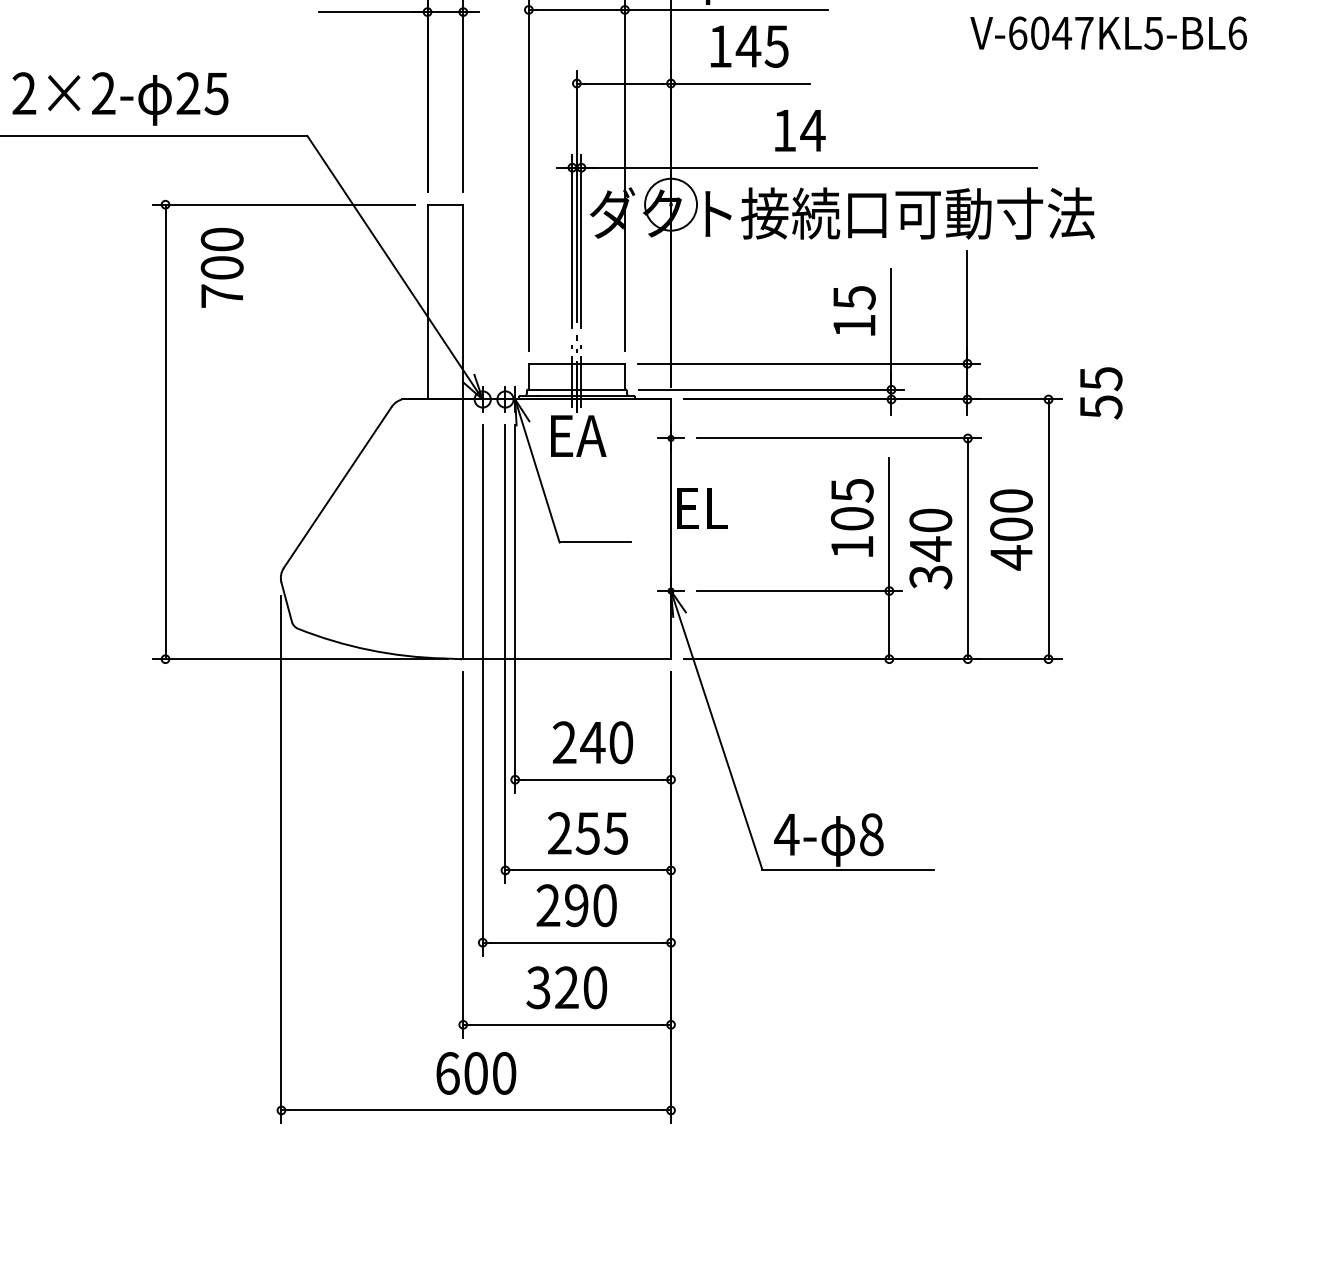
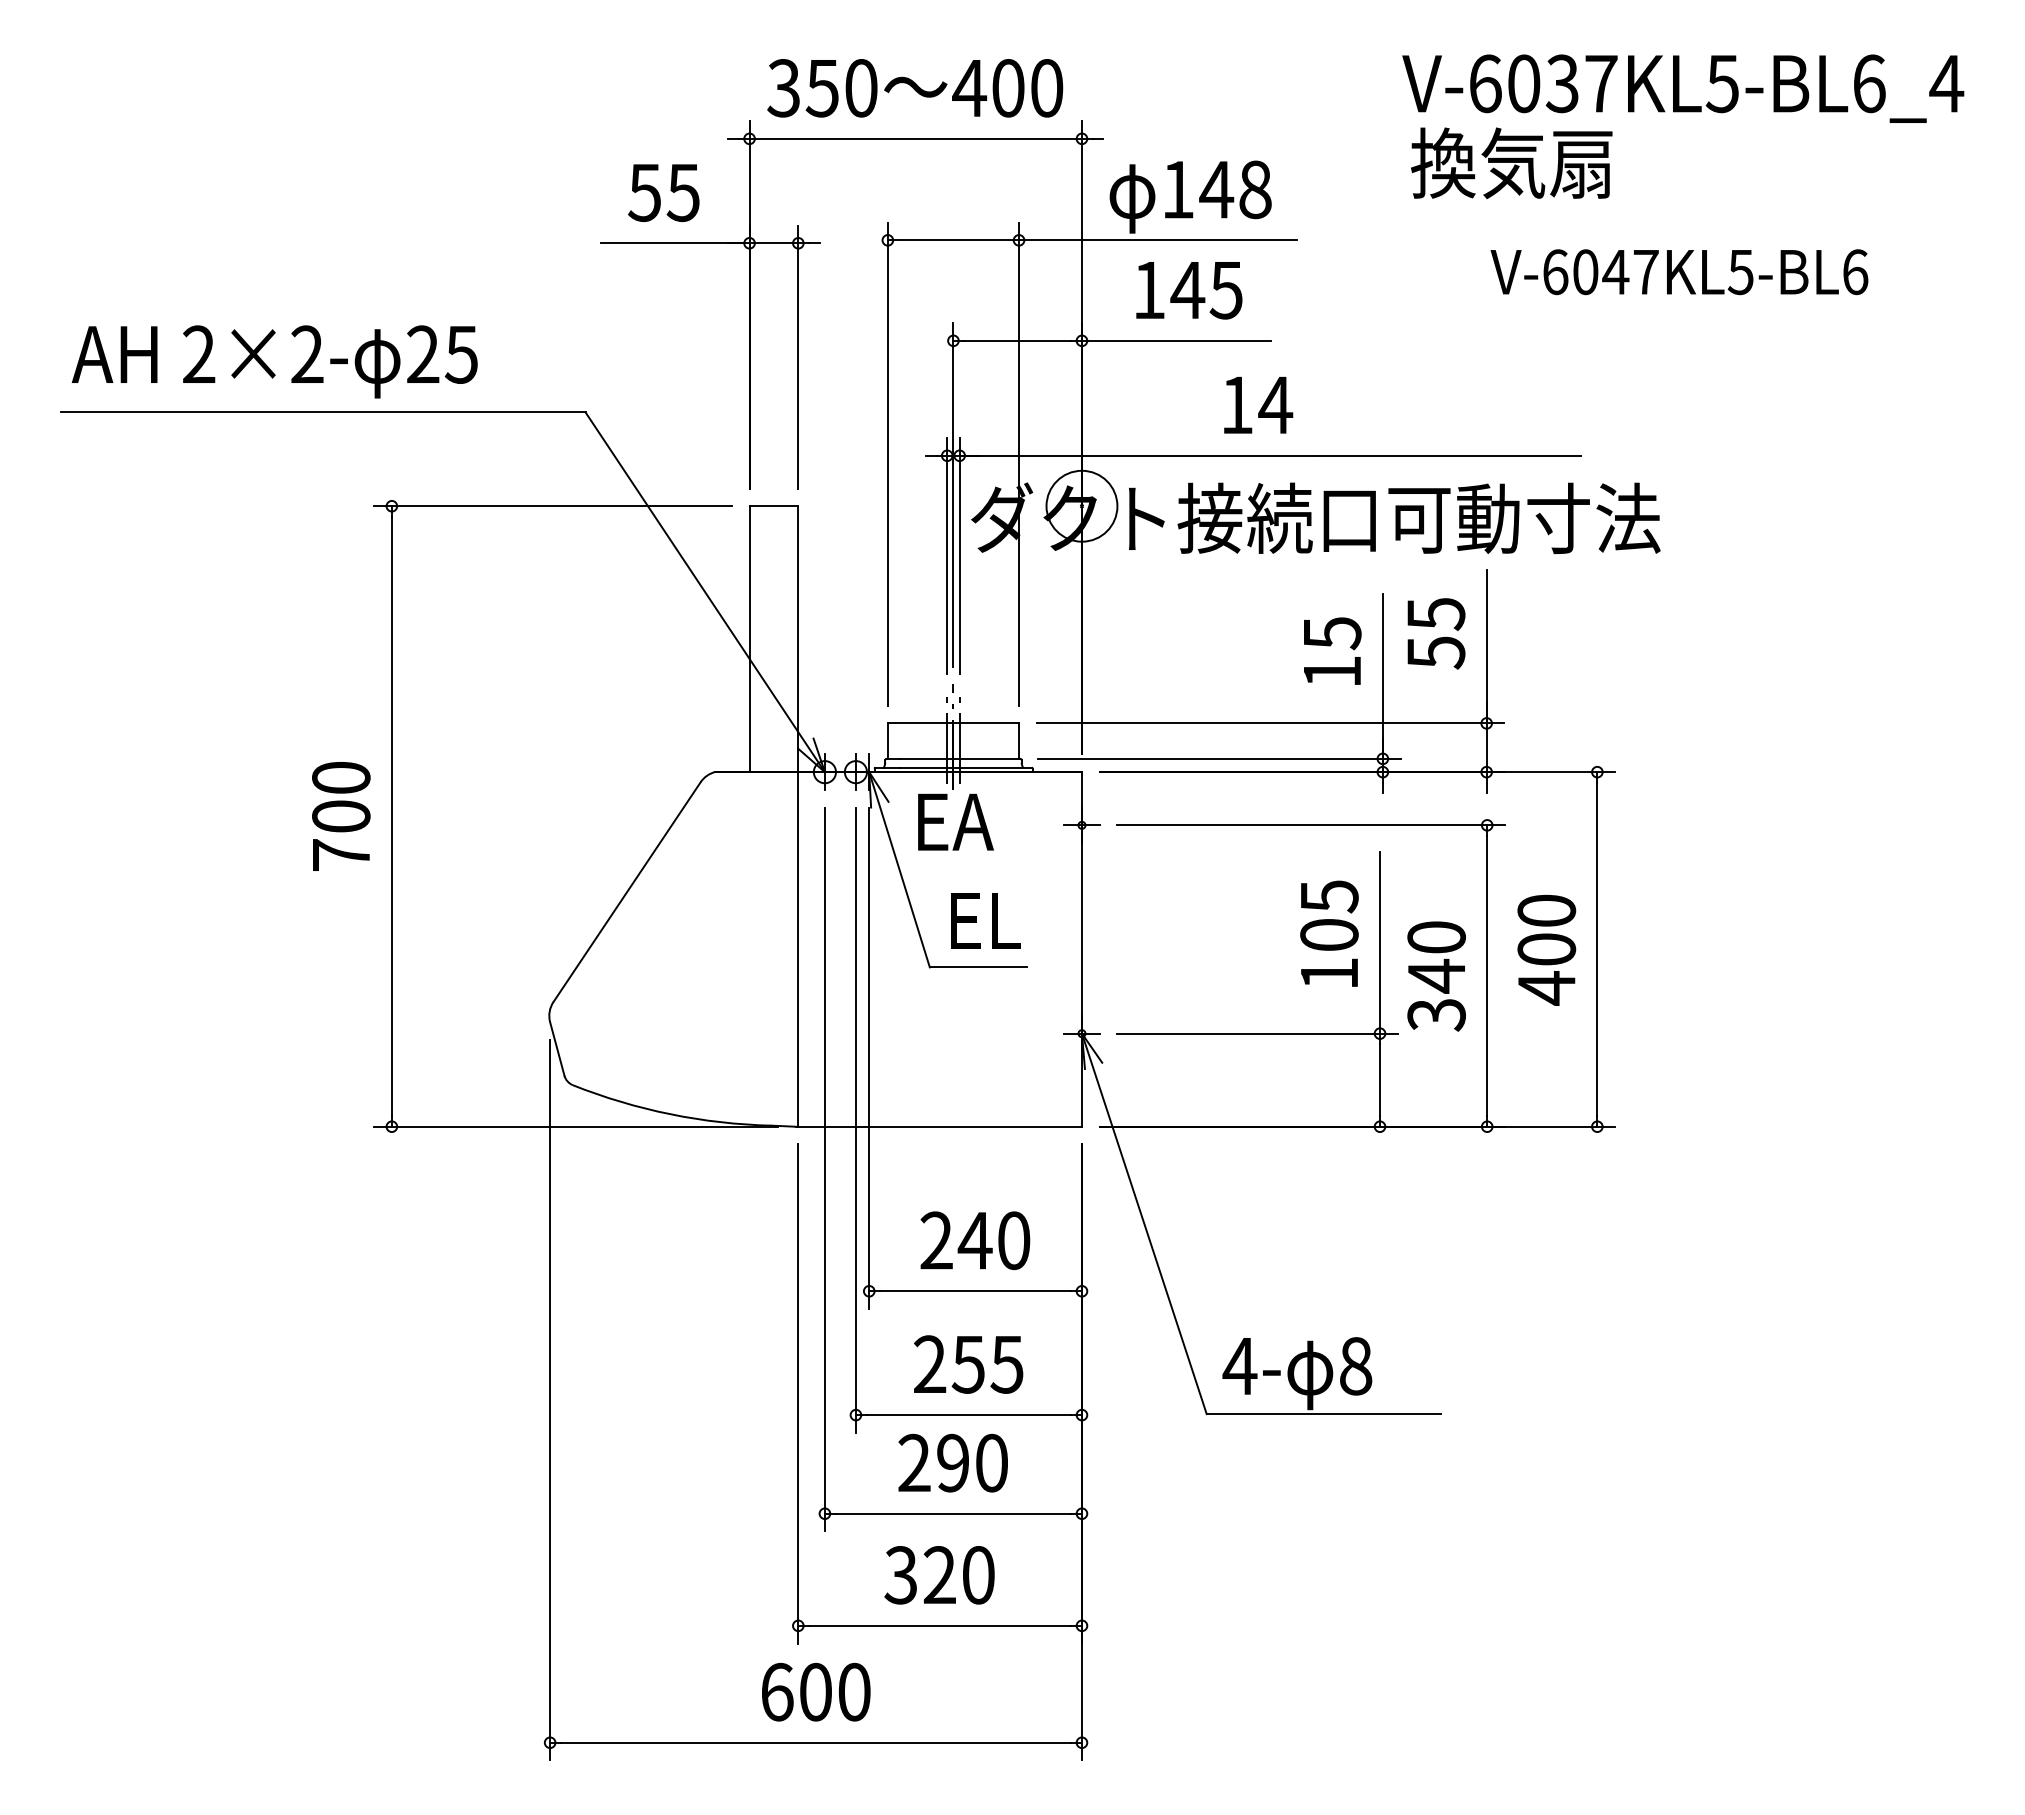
text: (222, 267) -> (341, 816), moved
text: (1101, 393) -> (1436, 633), moved
text: (702, 508) -> (985, 920), moved

